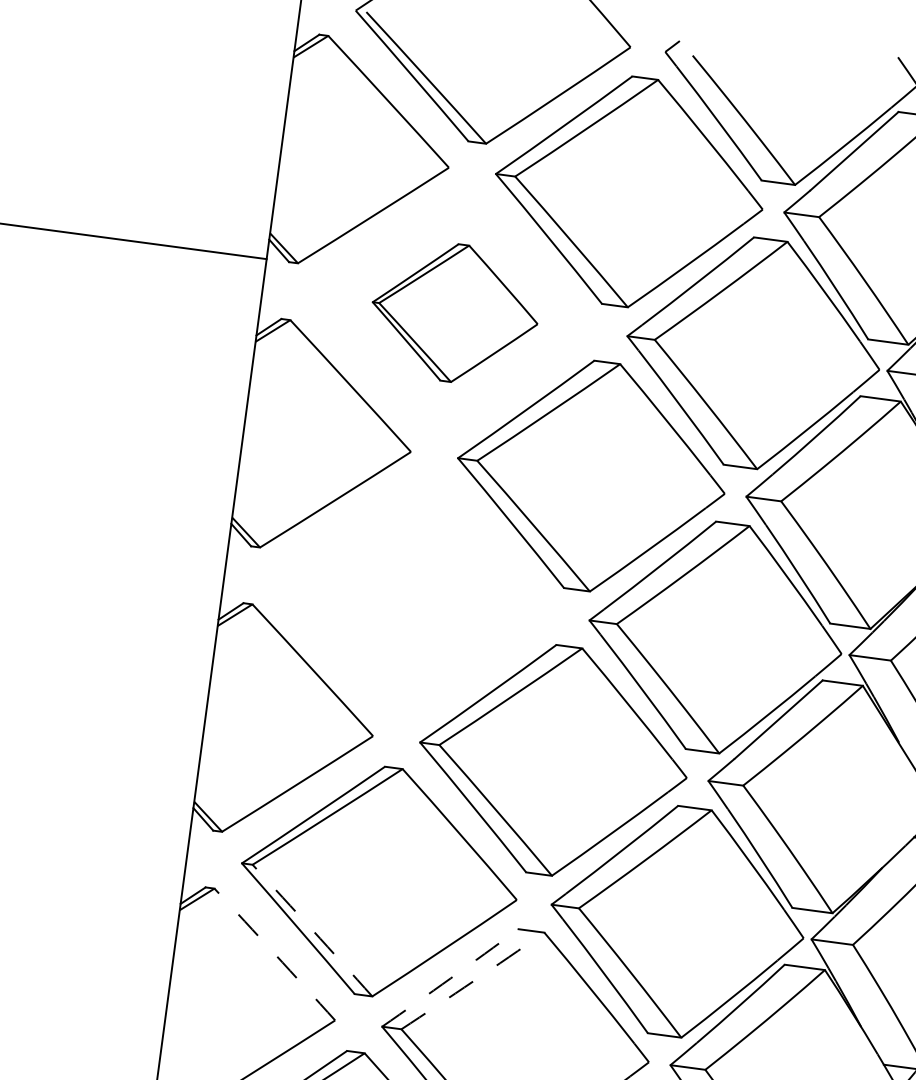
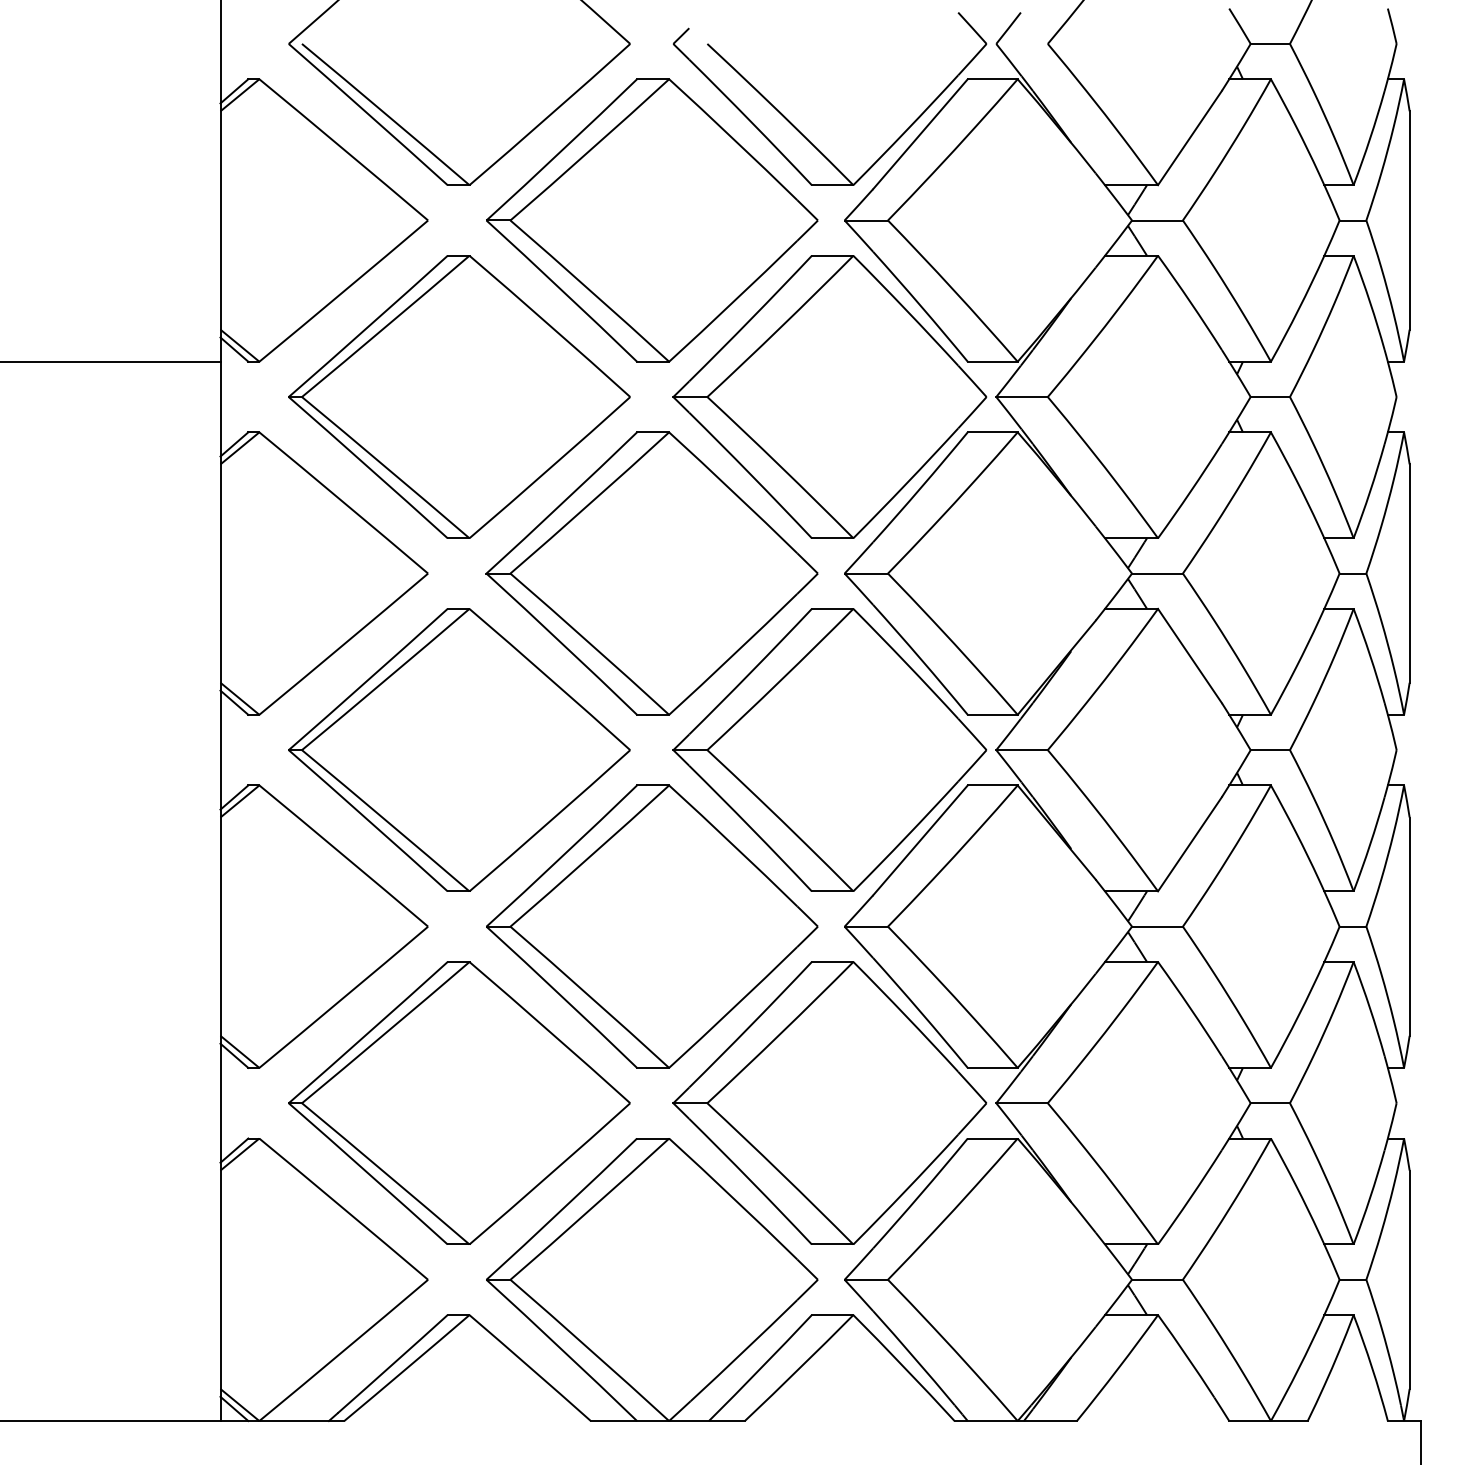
part: (455, 312) -> (459, 396), size x1.67
part: (417, 596) -> (459, 749), added
arc: (313, 930) -> (386, 1173), dashed -> solid
arc: (275, 954) -> (344, 1208), dashed -> solid
arc: (450, 978) -> (562, 1209), dashed -> solid
arc: (473, 981) -> (590, 1209), dashed -> solid

